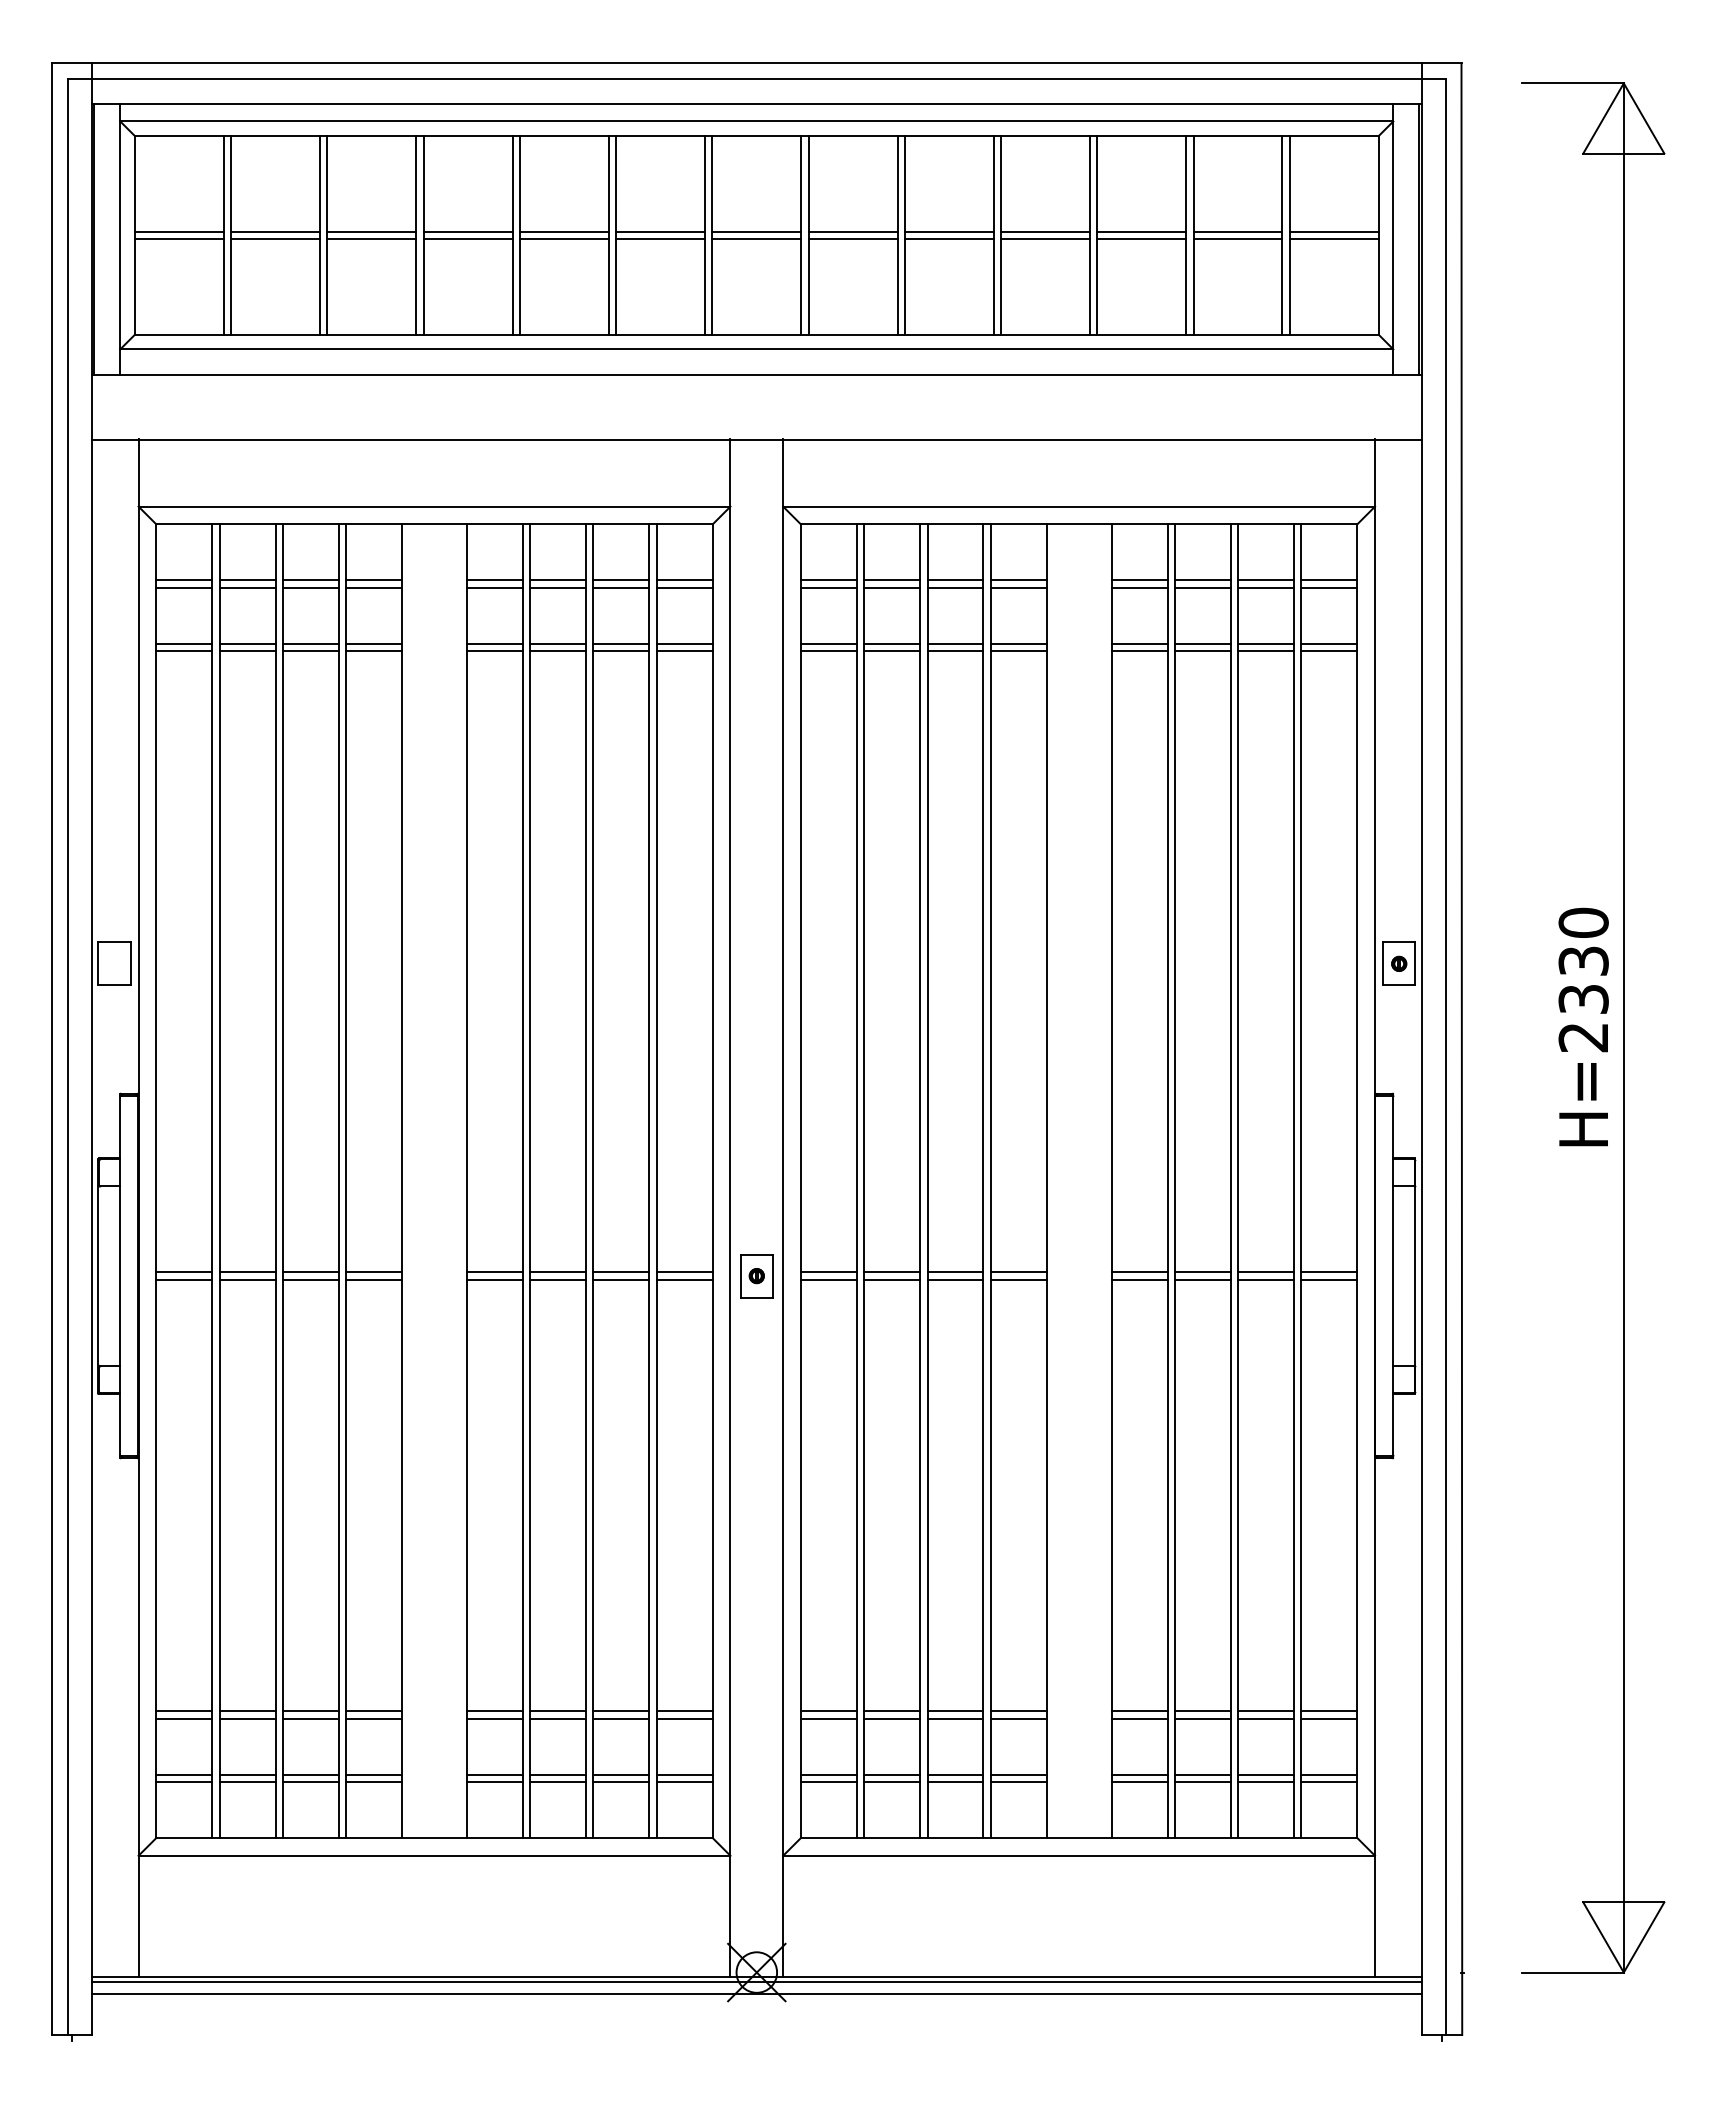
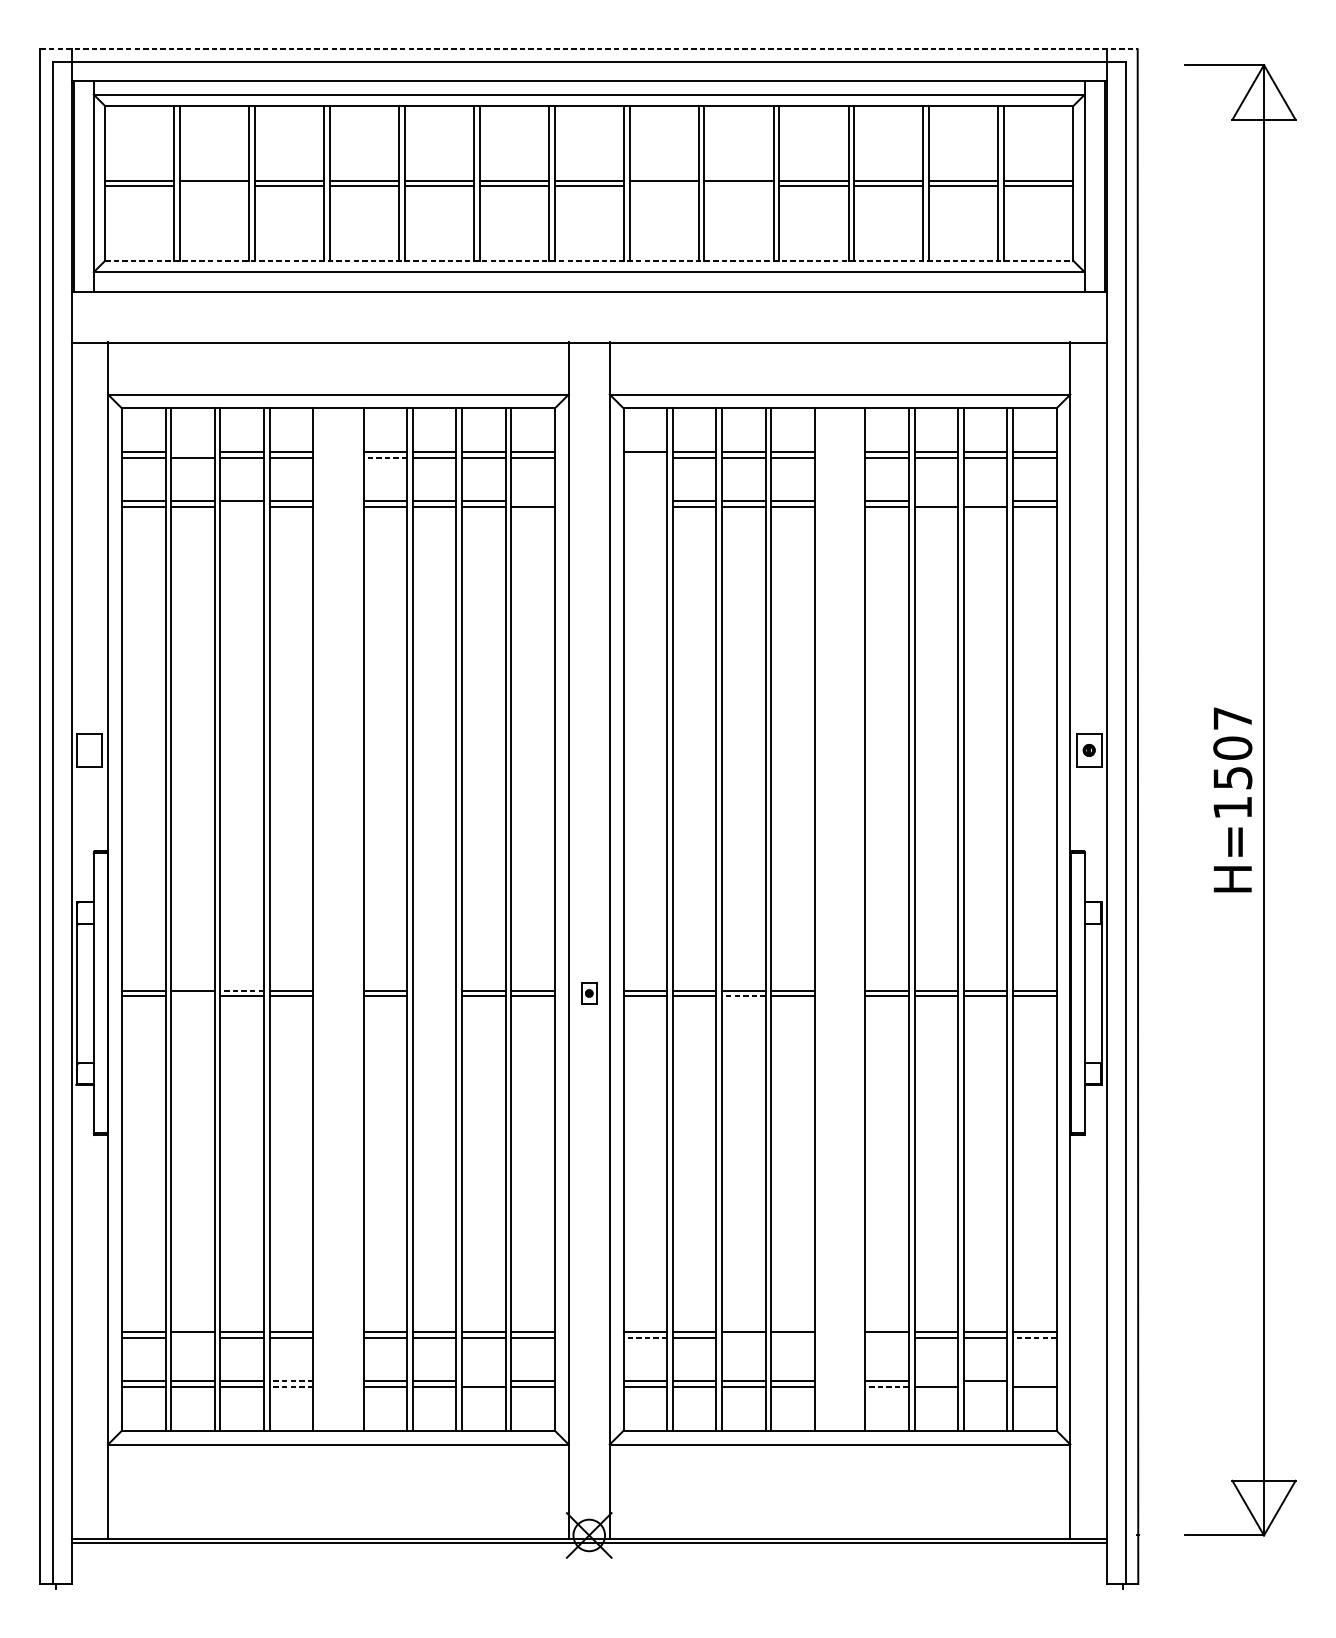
line: (756, 63) -> (589, 49), solid -> dashed
line: (275, 239) -> (214, 186), removed
line: (852, 239) -> (663, 186), removed
line: (948, 239) -> (738, 186), removed
line: (756, 334) -> (589, 260), solid -> dashed
line: (247, 580) -> (192, 452), removed
line: (494, 587) -> (385, 457), solid -> dashed
line: (828, 587) -> (645, 457), removed
line: (684, 643) -> (532, 501), removed
line: (828, 643) -> (645, 501), removed
line: (1202, 643) -> (936, 501), removed
line: (1265, 643) -> (985, 501), removed
line: (310, 650) -> (241, 506), removed
line: (828, 650) -> (645, 506), removed
text: (1583, 979) -> (1232, 762), H=2330 -> H=1507
line: (310, 1272) -> (241, 990), solid -> dashed
line: (558, 1272) -> (434, 990), removed
part: (756, 1276) -> (589, 993), size x0.6
line: (247, 1279) -> (192, 996), removed
line: (558, 1279) -> (434, 996), removed
line: (955, 1279) -> (743, 996), solid -> dashed
line: (247, 1718) -> (192, 1337), removed
line: (828, 1718) -> (645, 1337), solid -> dashed
line: (955, 1718) -> (743, 1337), removed
line: (1018, 1718) -> (792, 1337), removed
line: (1139, 1718) -> (887, 1337), removed
line: (1329, 1718) -> (1034, 1337), solid -> dashed
line: (374, 1774) -> (291, 1381), solid -> dashed
line: (621, 1774) -> (483, 1381), removed
line: (1202, 1774) -> (936, 1381), removed
line: (1329, 1774) -> (1034, 1381), removed
line: (374, 1782) -> (291, 1387), solid -> dashed
line: (1139, 1782) -> (887, 1387), solid -> dashed
line: (1265, 1782) -> (985, 1387), removed
line: (756, 1994) -> (589, 1552), removed

